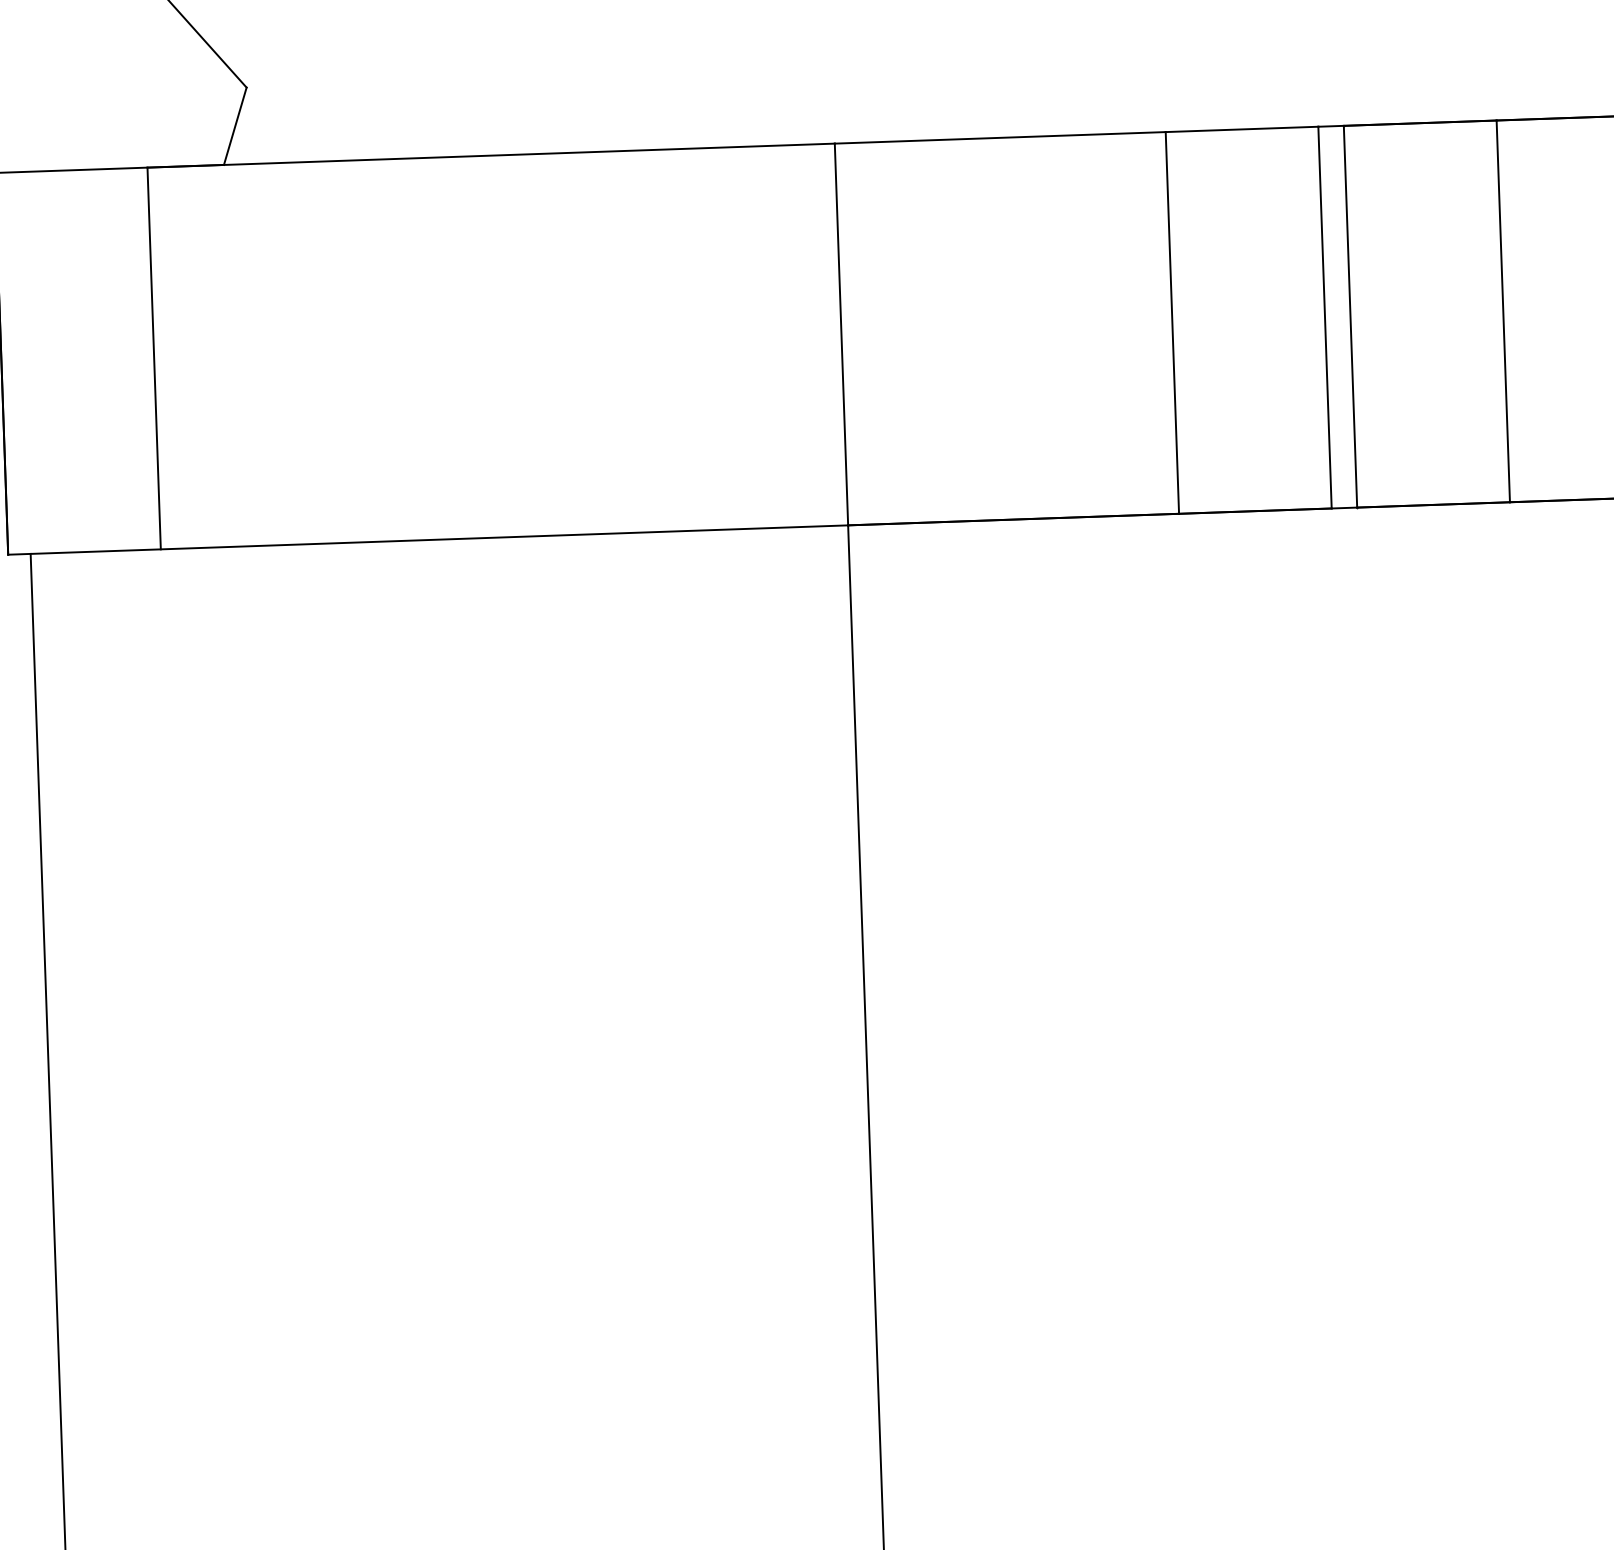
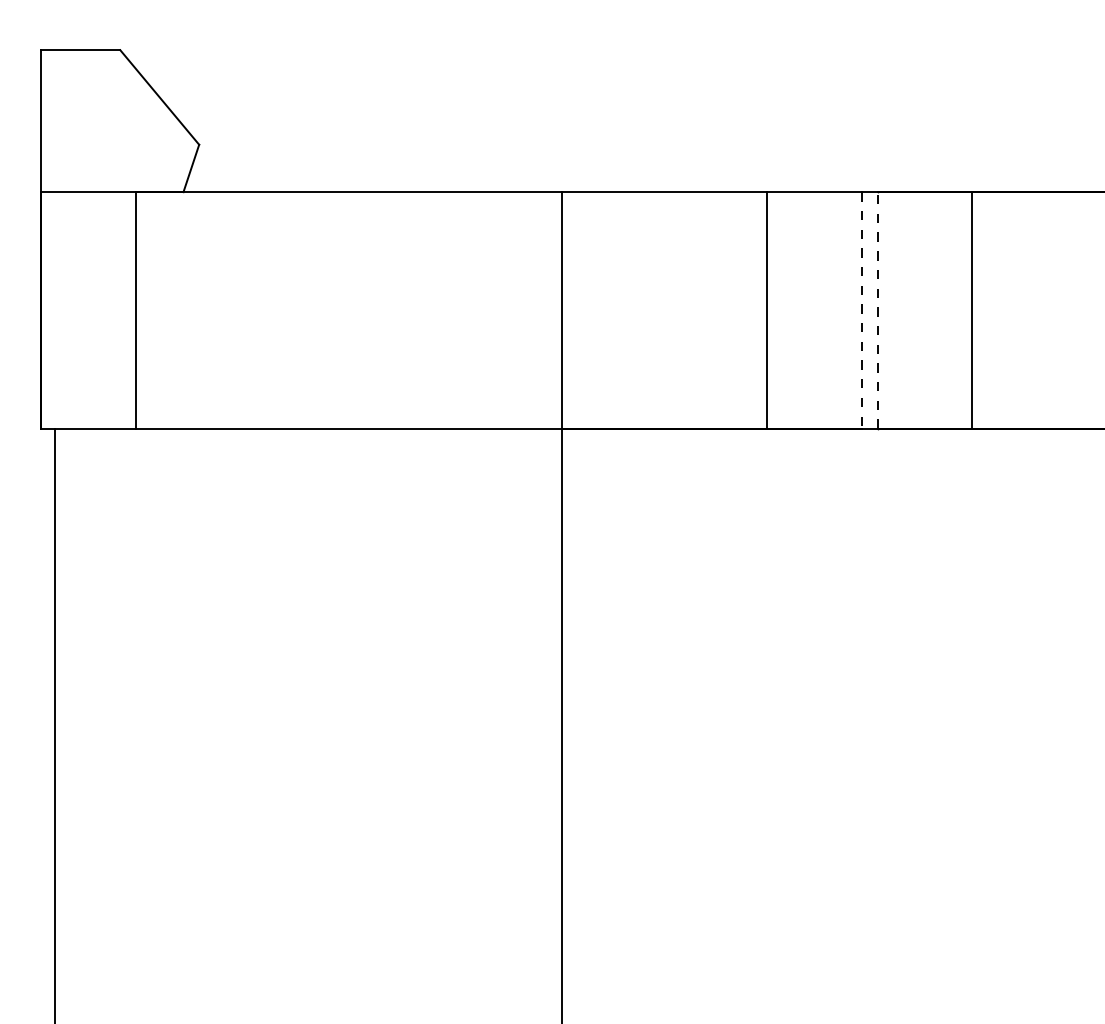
line: (1350, 315) -> (877, 309), solid -> dashed
line: (1324, 317) -> (861, 310), solid -> dashed

